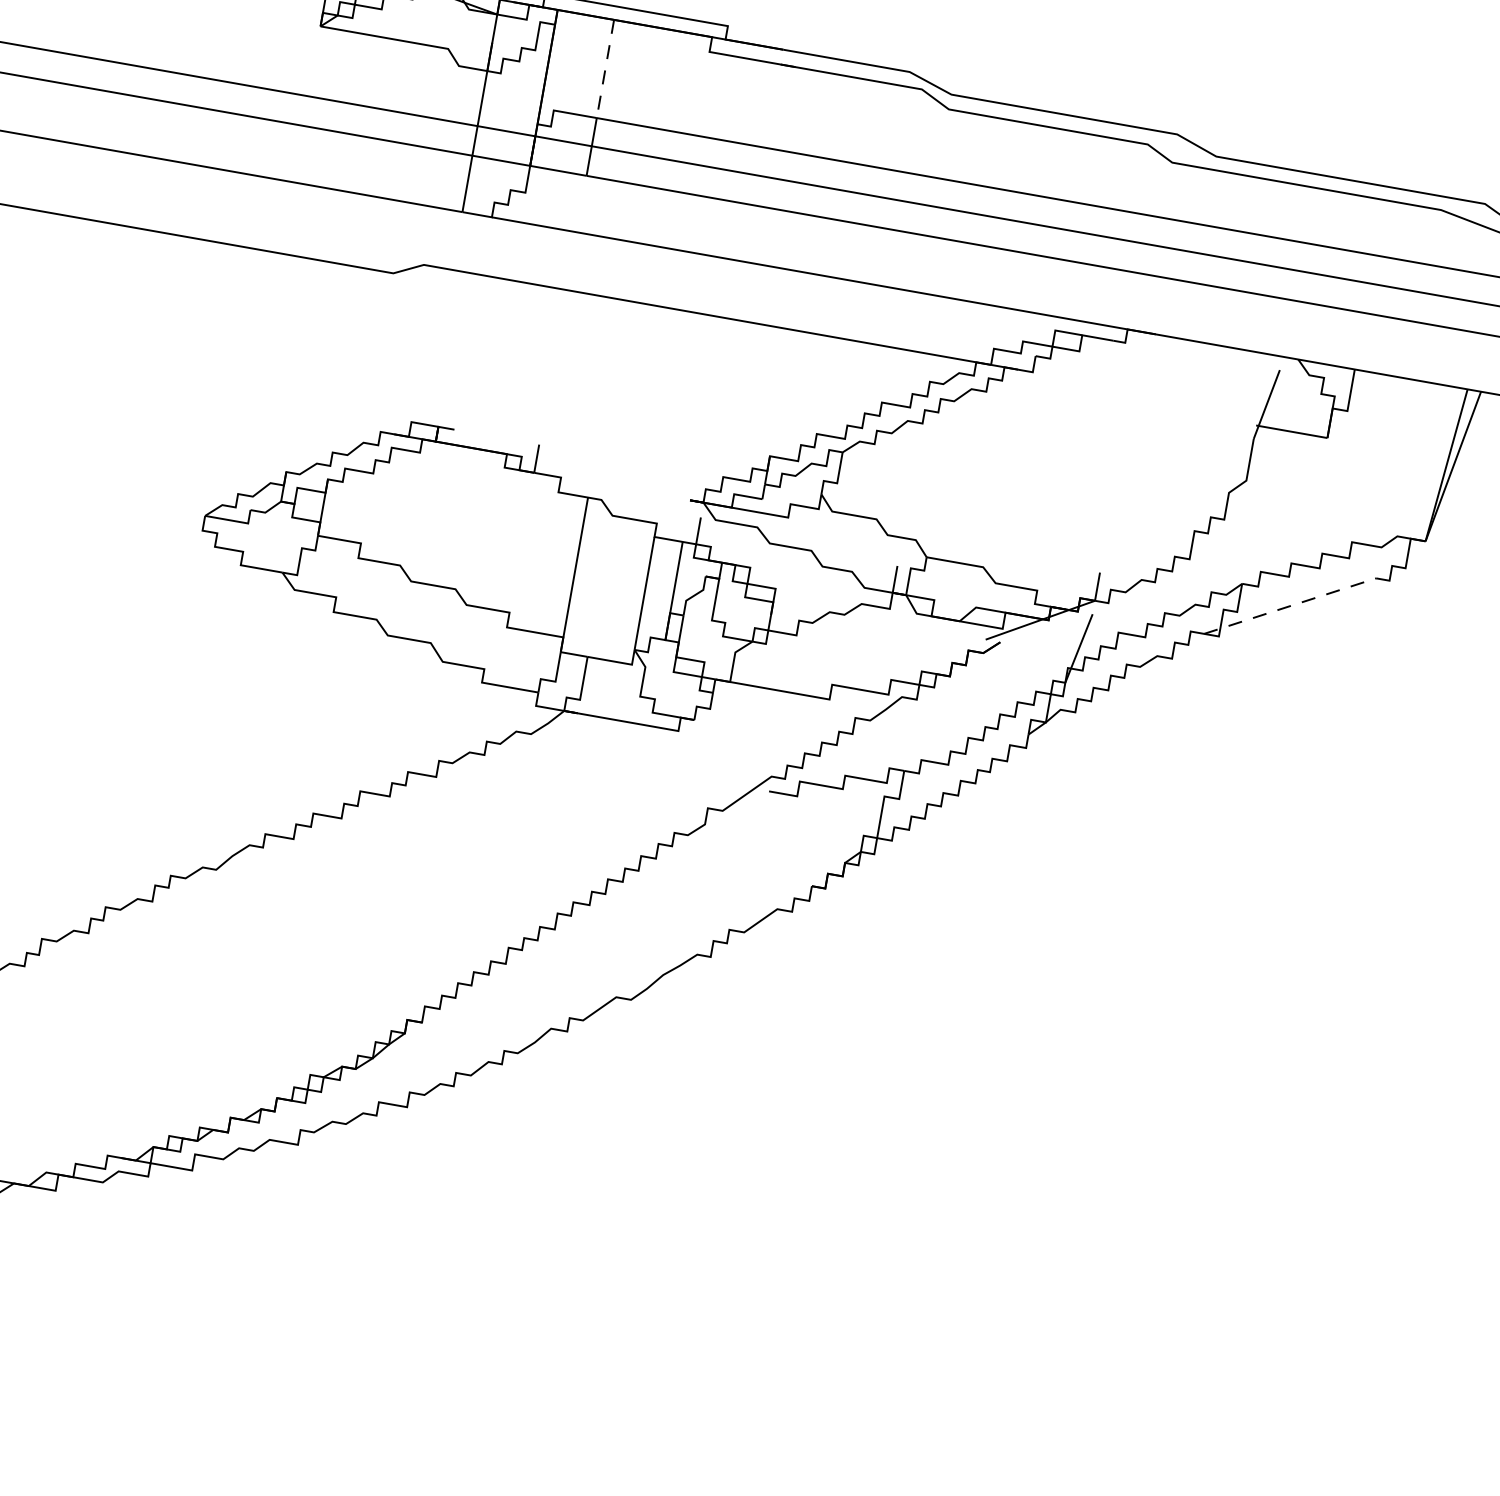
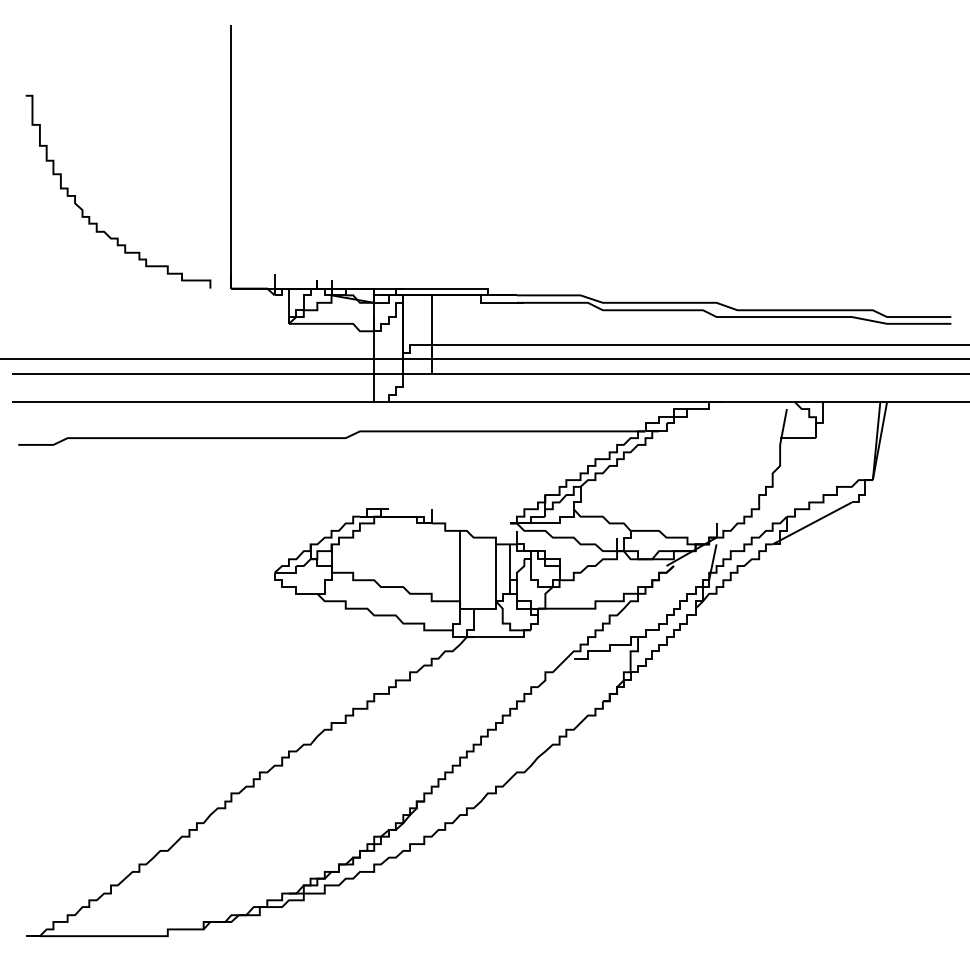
line: (604, 69) -> (431, 320), dashed -> solid
line: (1290, 606) -> (812, 523), dashed -> solid

